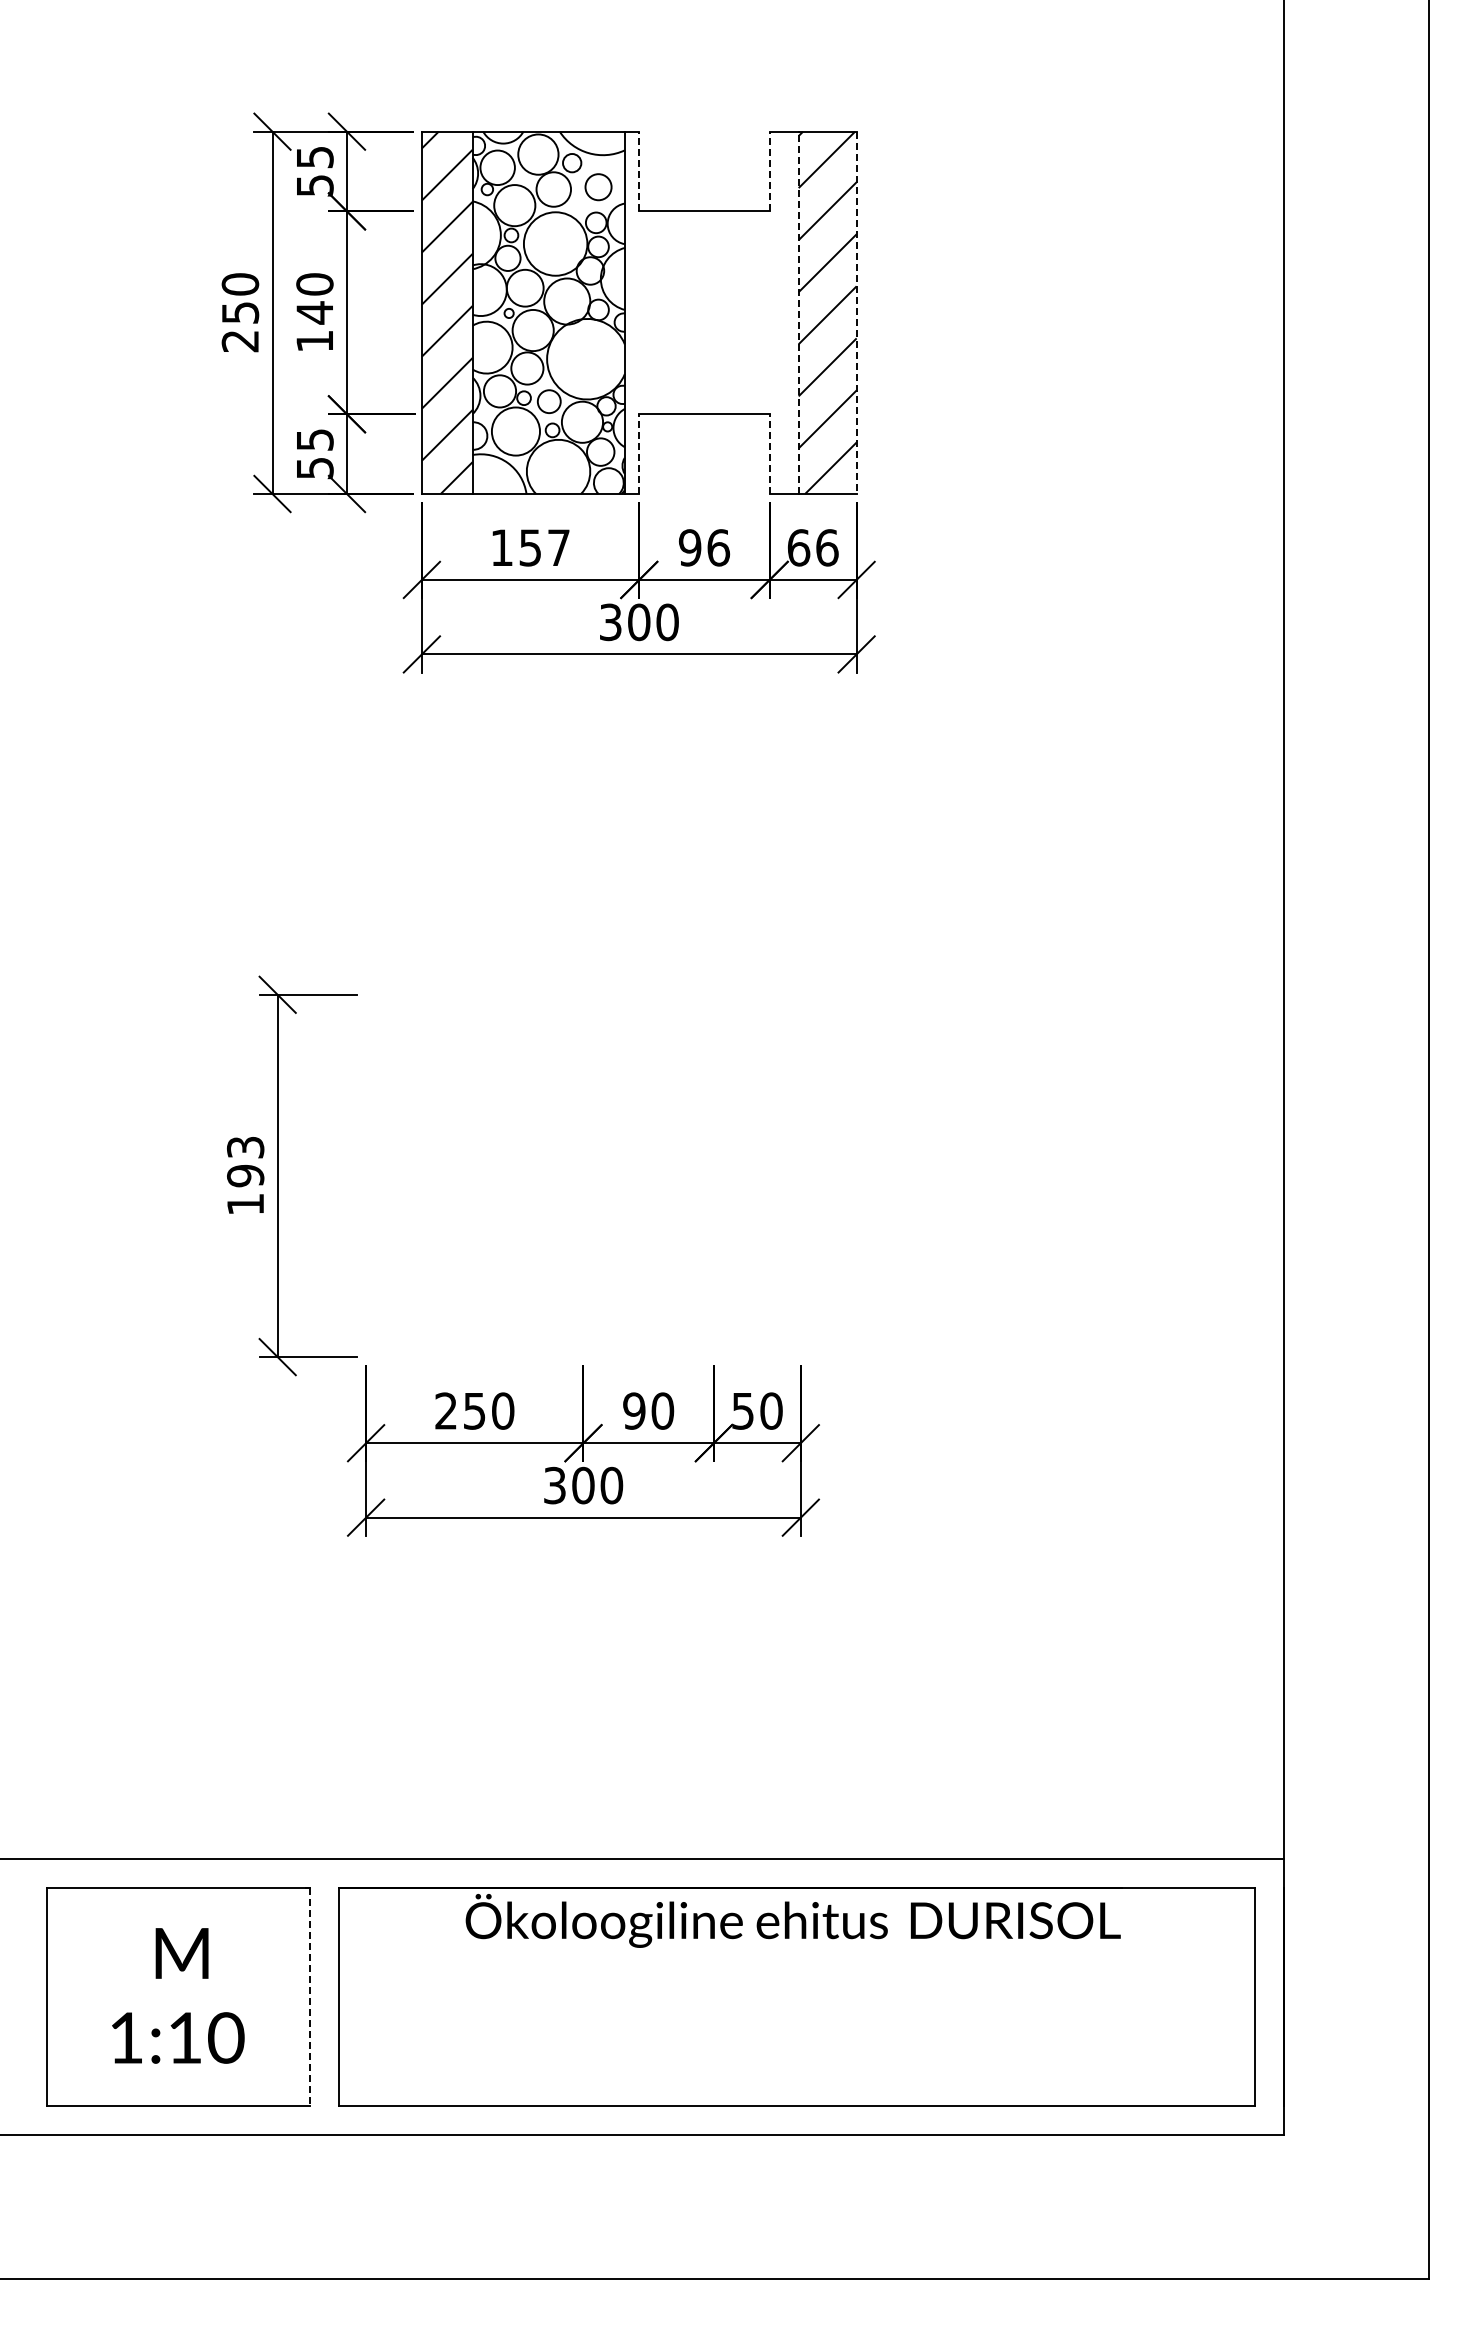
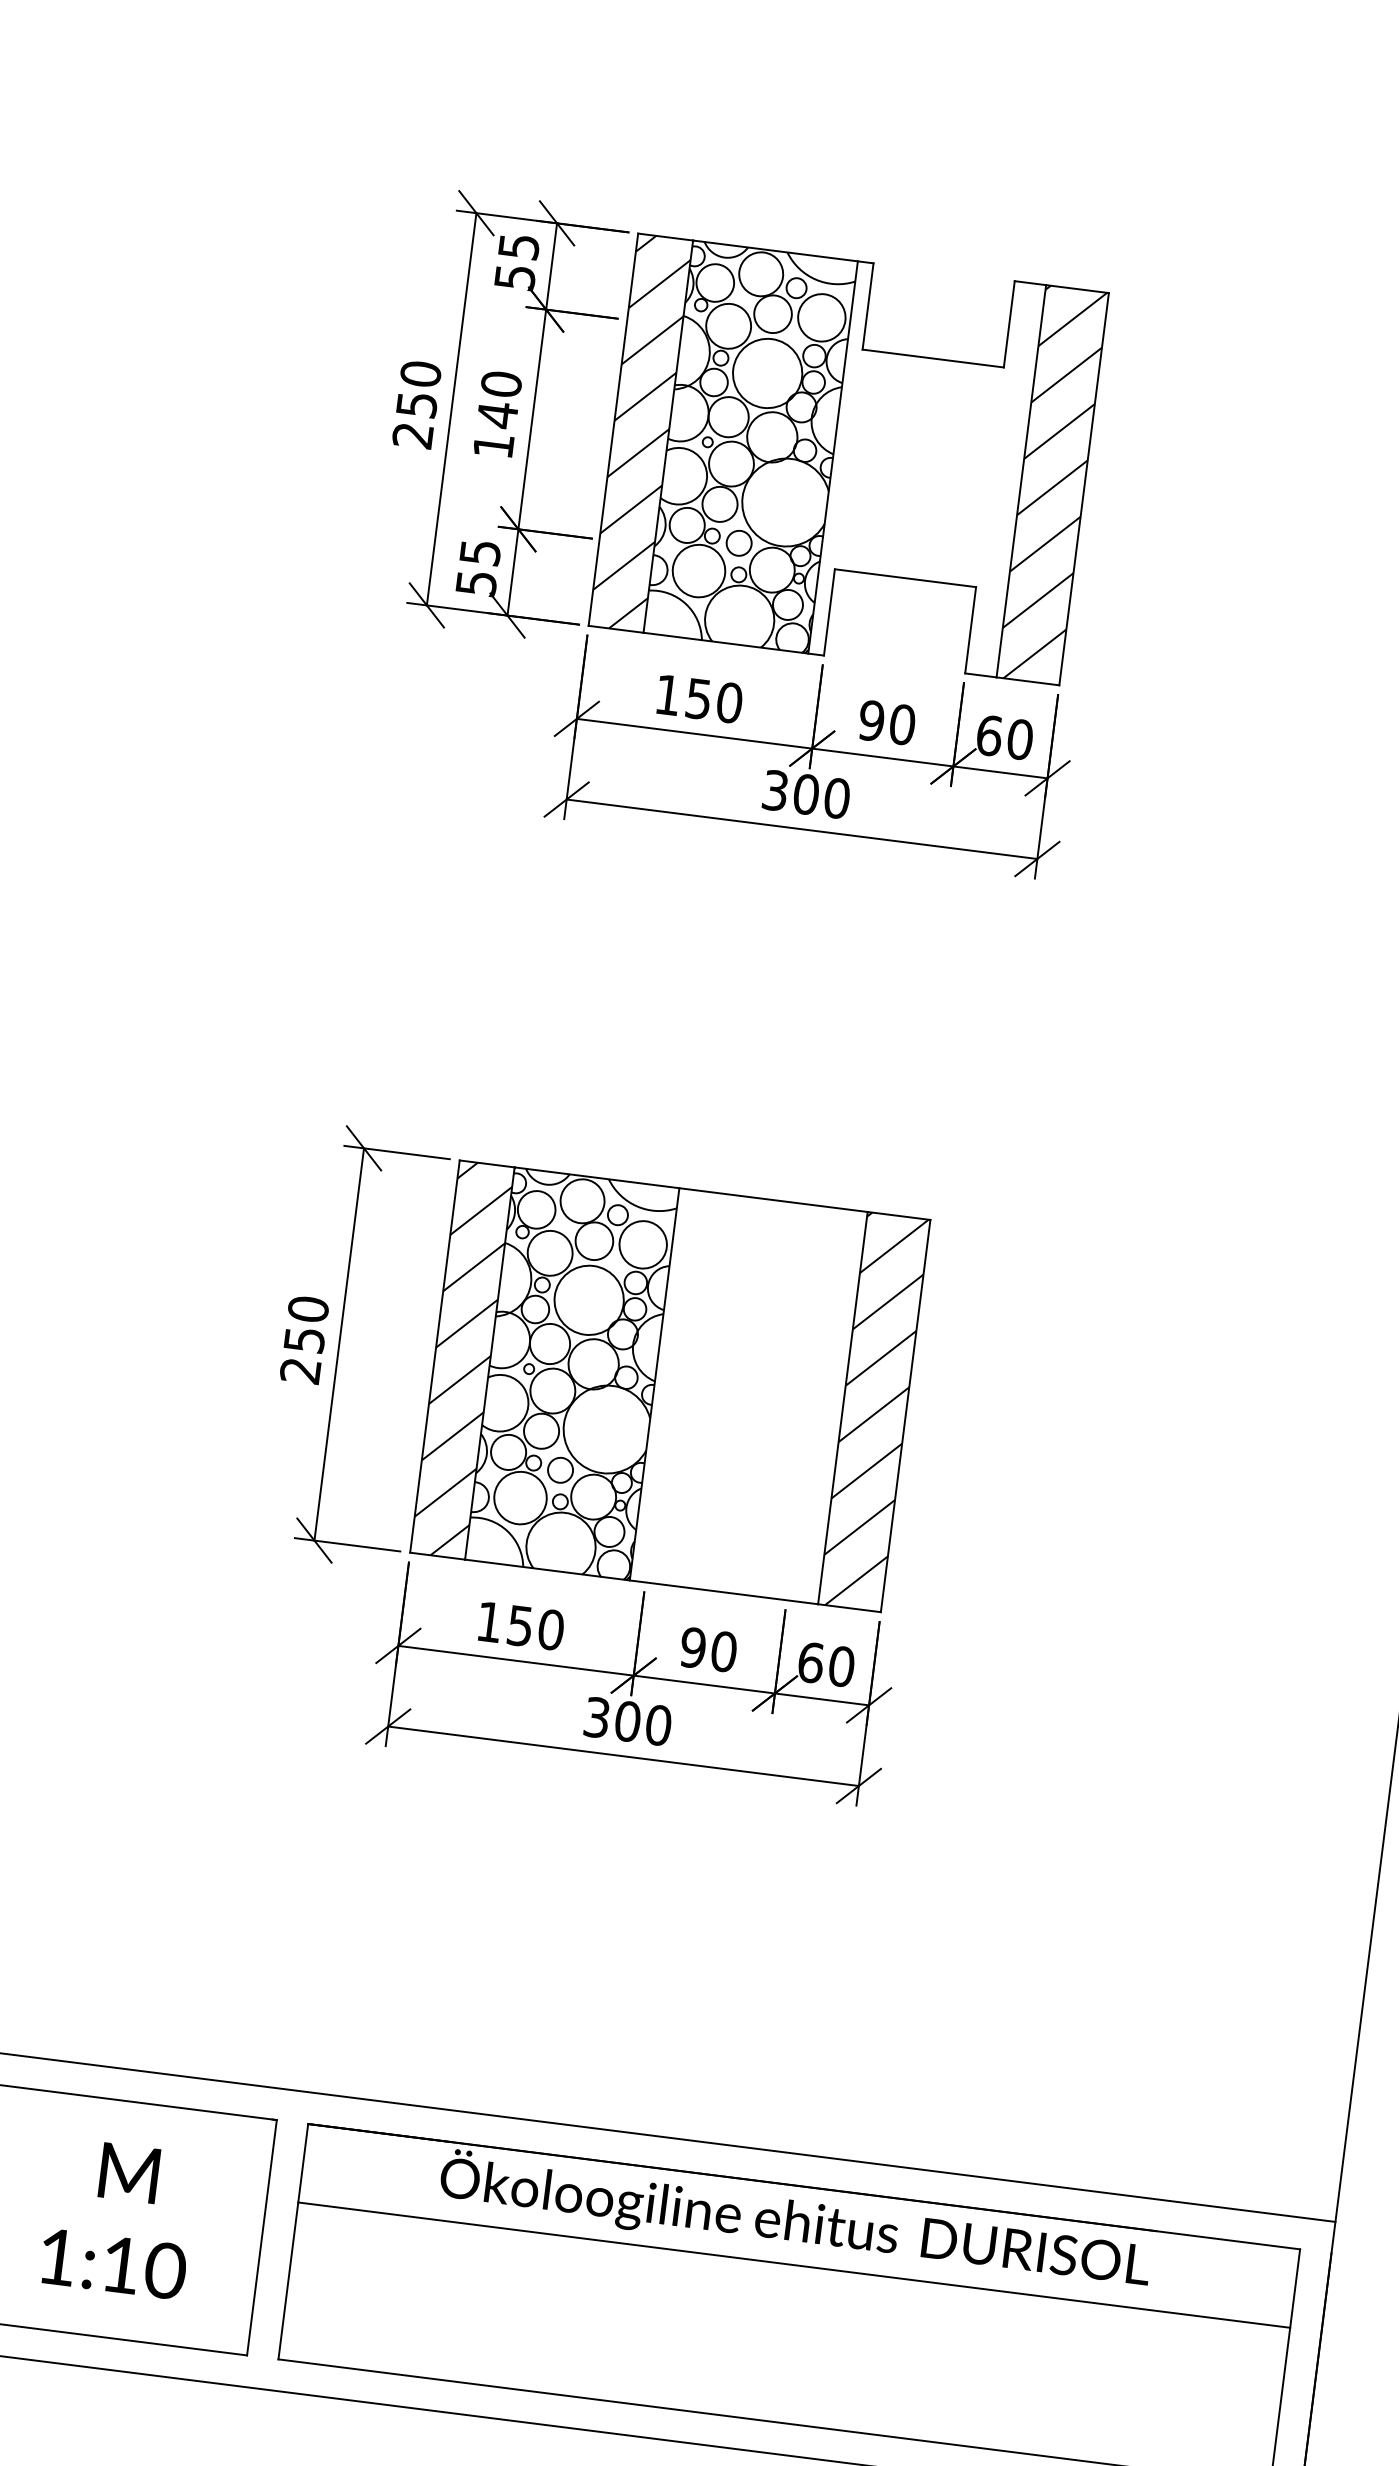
line: (639, 171) -> (868, 306), dashed -> solid
line: (769, 171) -> (1009, 324), dashed -> solid
circle: (598, 186) -> (821, 317), size x1.67
line: (798, 312) -> (1021, 480), dashed -> solid
line: (856, 313) -> (1083, 489), dashed -> solid
line: (639, 454) -> (829, 612), dashed -> solid
line: (769, 454) -> (970, 630), dashed -> solid
text: (558, 547) -> (729, 702), 157 -> 150
text: (718, 547) -> (902, 724), 96 -> 90
text: (827, 547) -> (1020, 739), 66 -> 60
text: (245, 1175) -> (304, 1339), 193 -> 250
part: (583, 1175) -> (670, 1385), added
text: (445, 1410) -> (488, 1621), 250 -> 150
text: (743, 1410) -> (811, 1662), 50 -> 60
line: (797, 1960) -> (794, 2264), added
line: (310, 1996) -> (262, 2237), dashed -> solid

